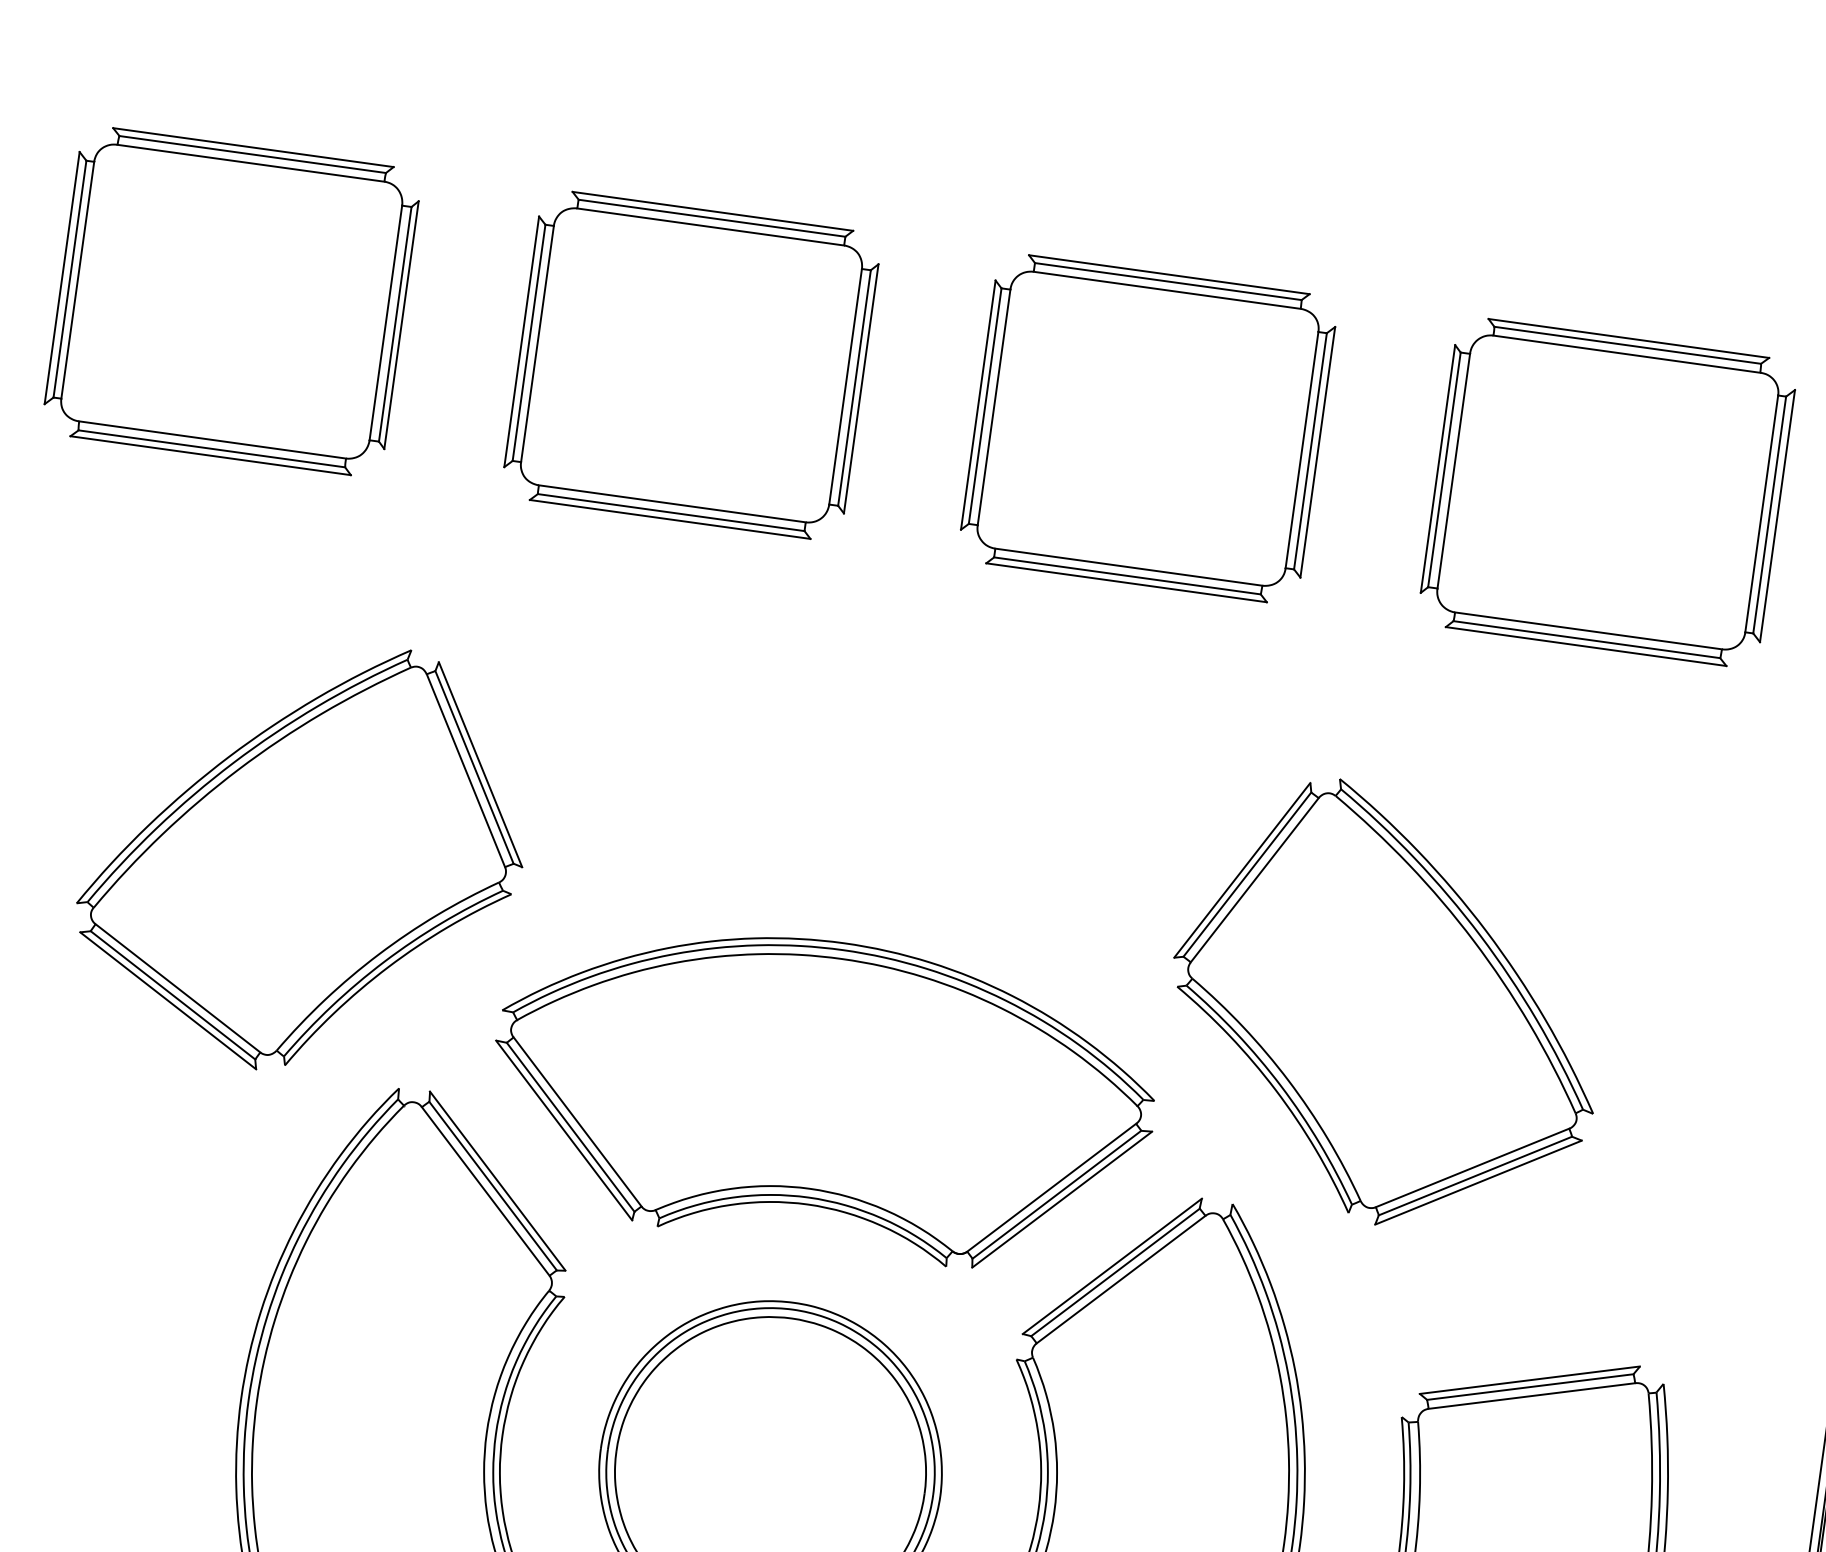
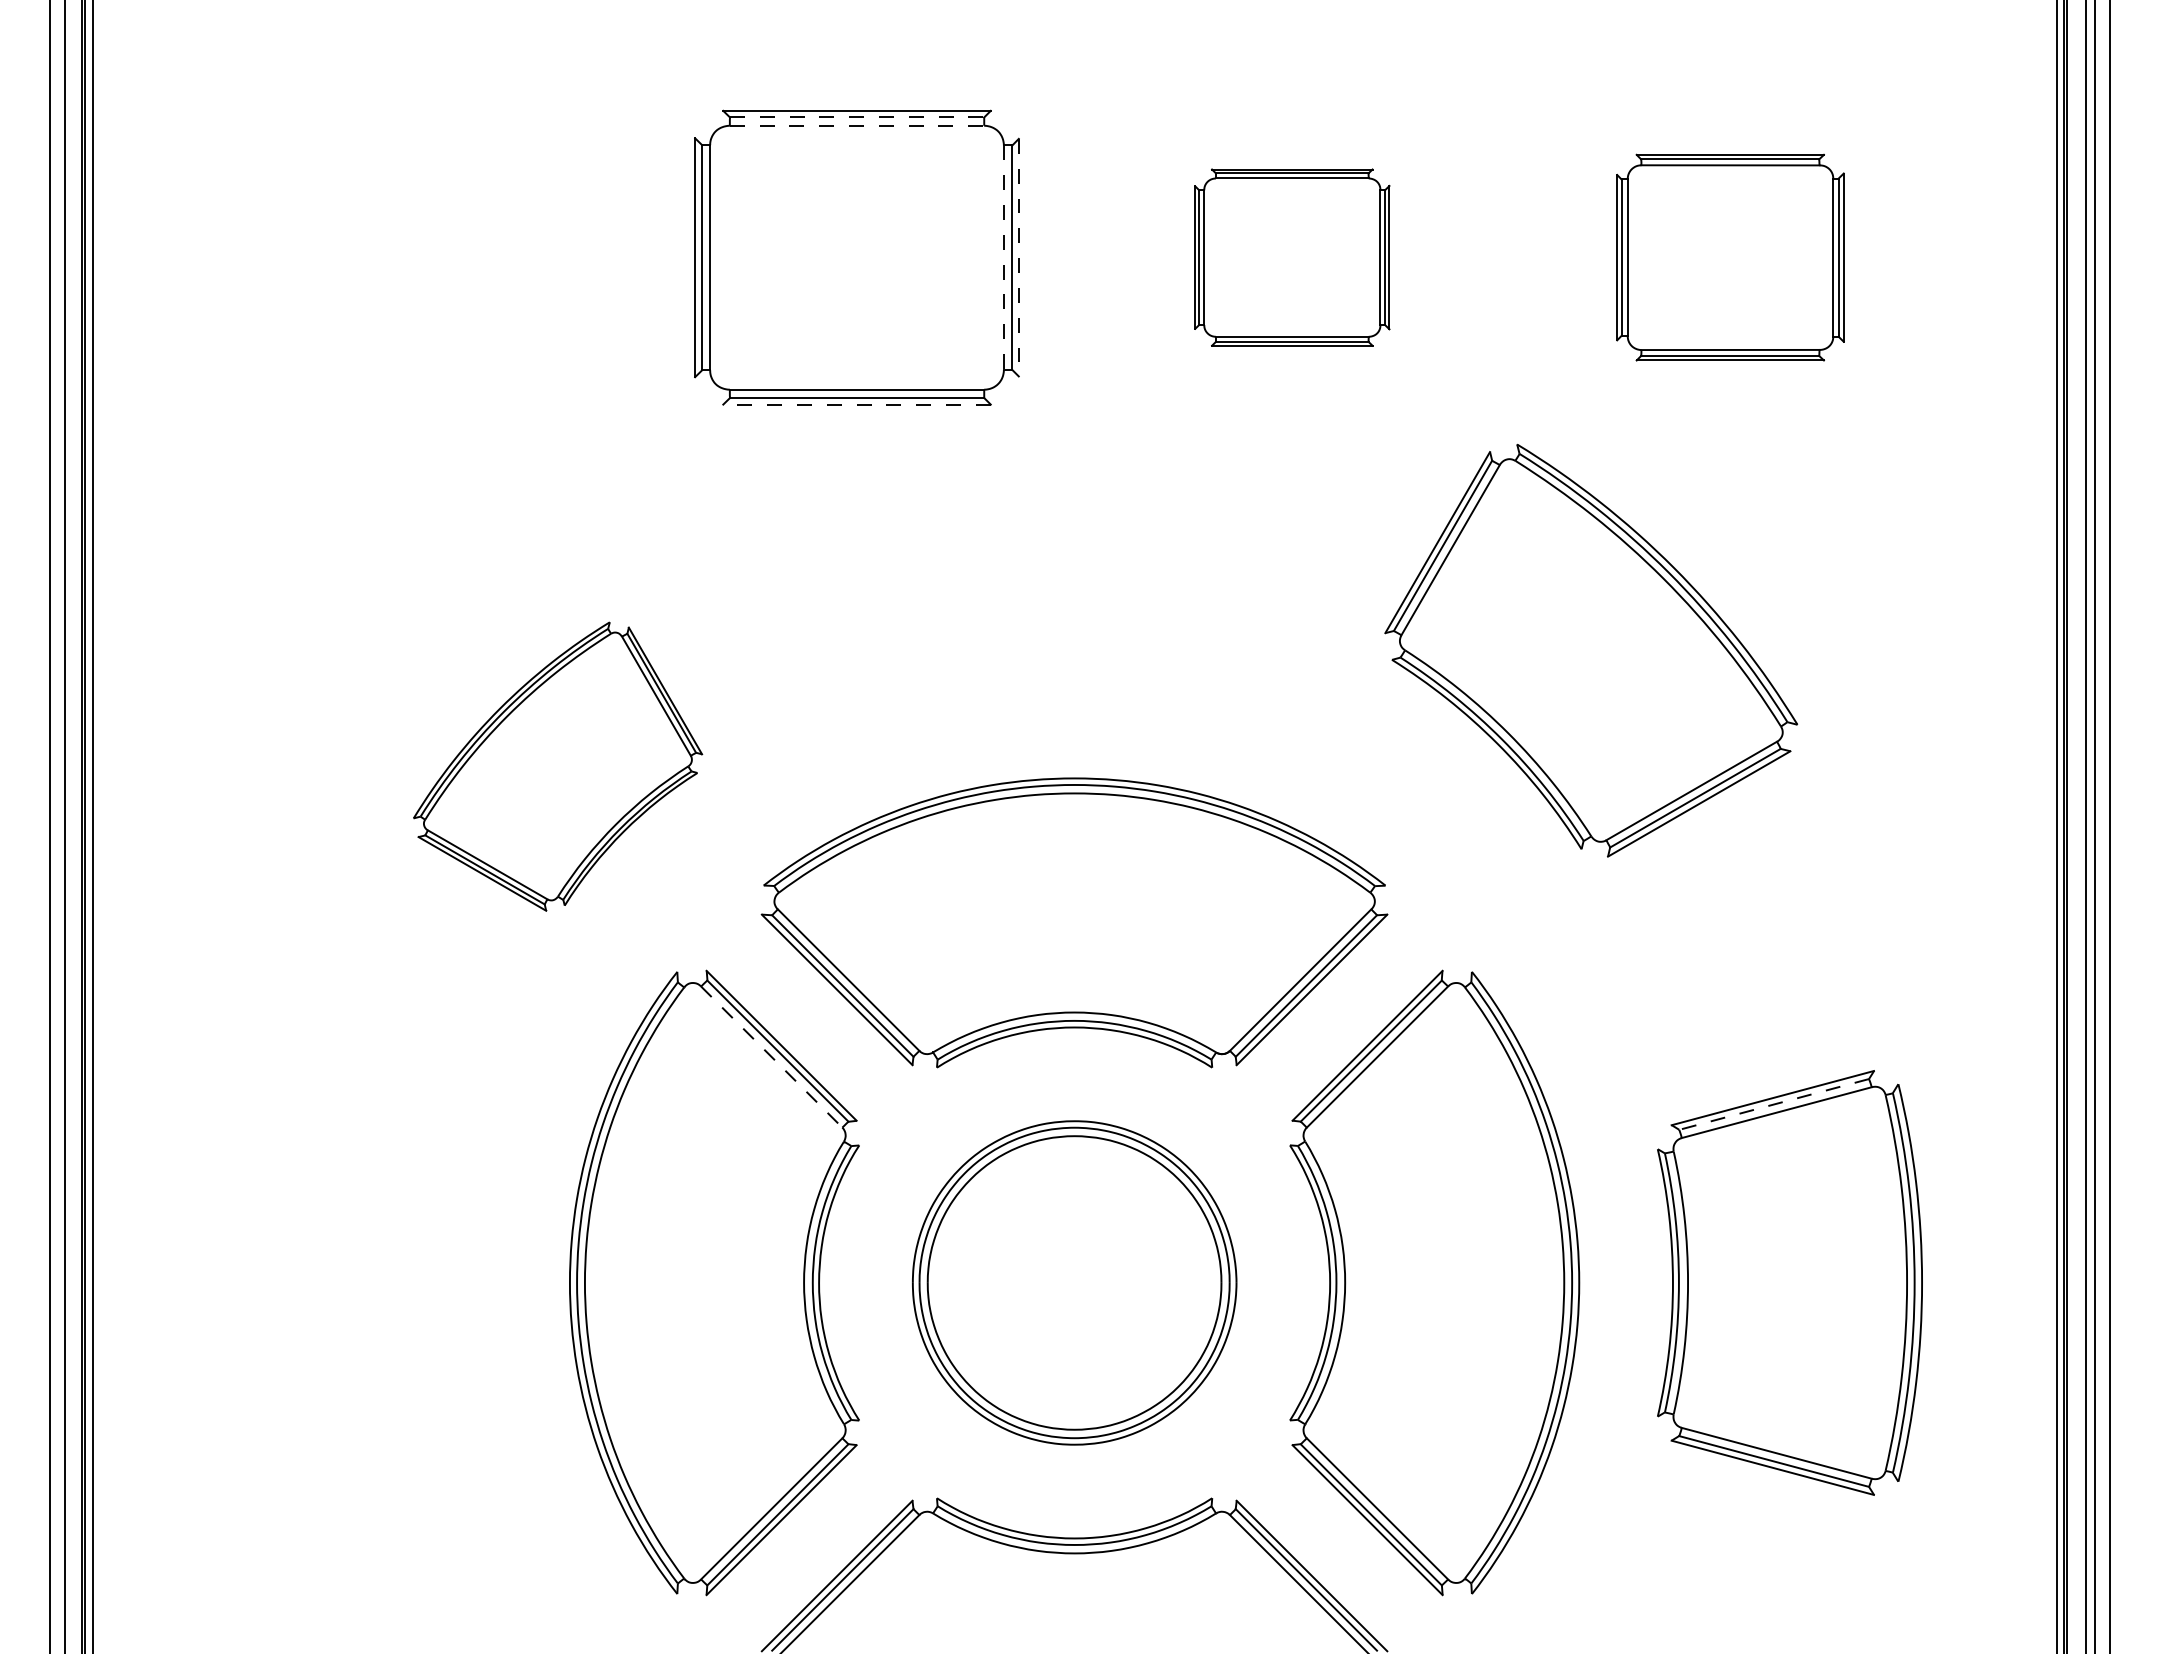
line: (712, 218) -> (857, 117), solid -> dashed
line: (711, 226) -> (857, 125), solid -> dashed
part: (231, 301) -> (418, 257), removed
line: (845, 387) -> (1003, 258), solid -> dashed
line: (860, 388) -> (1018, 257), solid -> dashed
part: (1148, 428) -> (1292, 257), size x0.6
part: (1607, 492) -> (1730, 257), size x0.7
line: (670, 519) -> (857, 404), solid -> dashed
part: (303, 855) -> (557, 766), size x0.7
part: (1387, 1005) -> (1591, 650), moved
line: (485, 1191) -> (771, 1057), solid -> dashed
line: (1529, 1387) -> (1773, 1104), solid -> dashed

